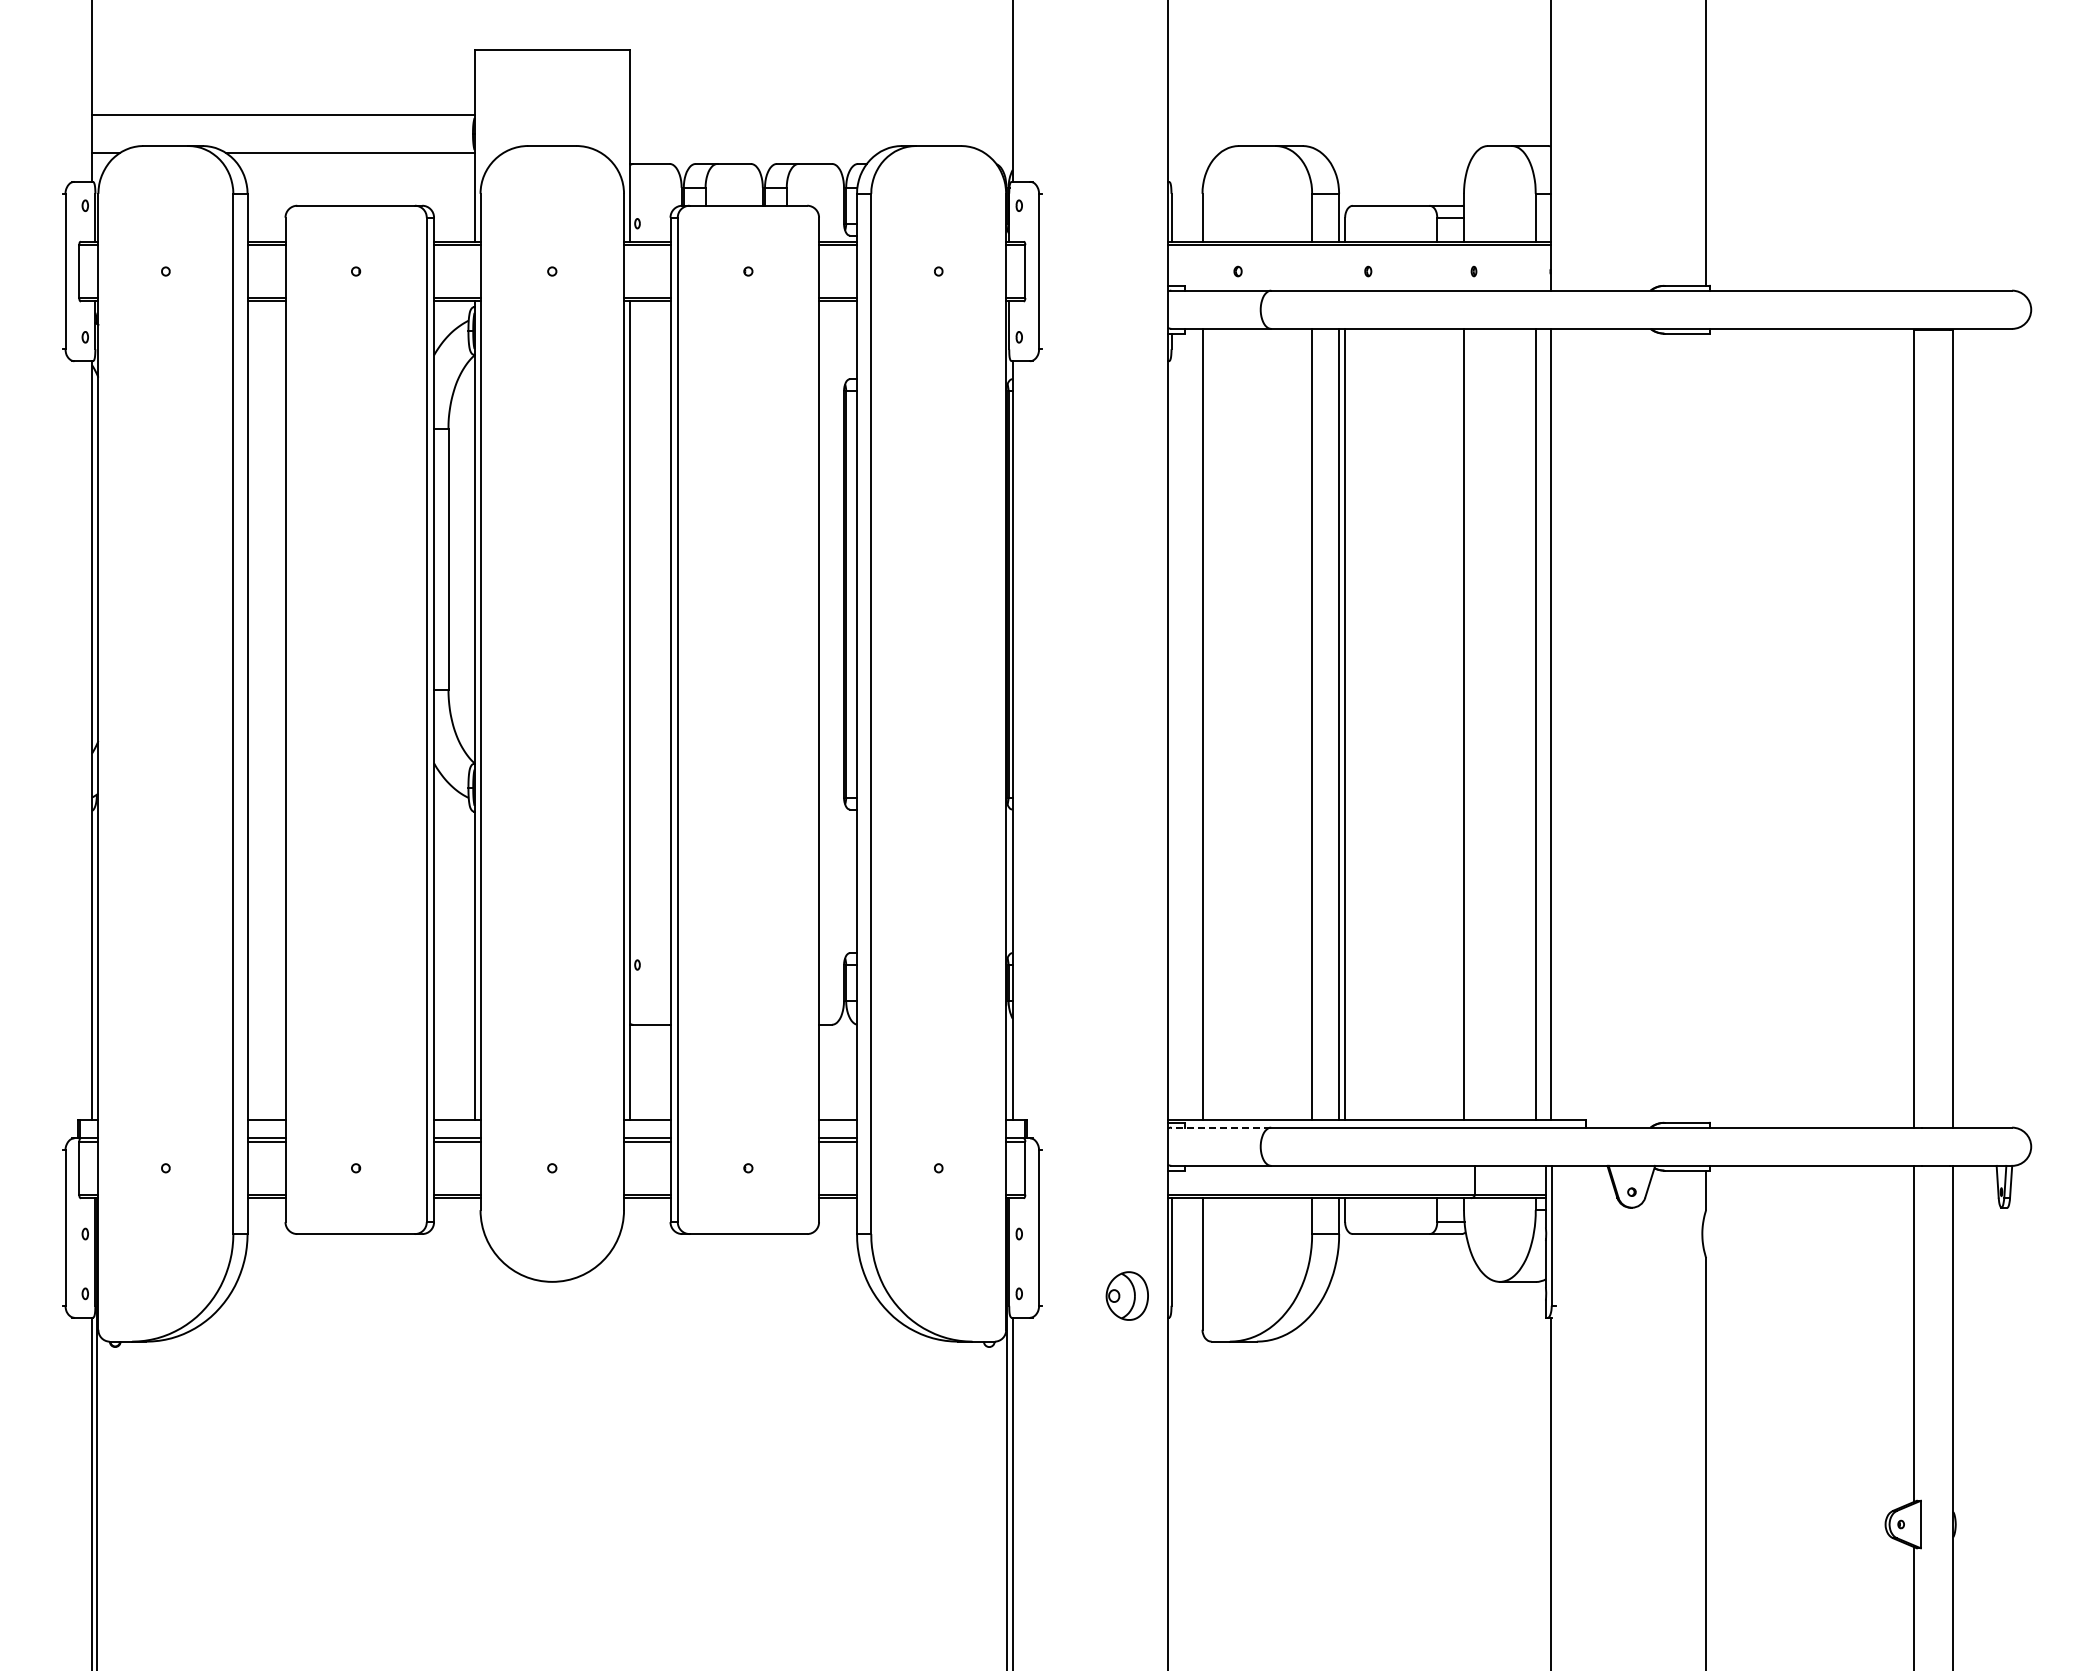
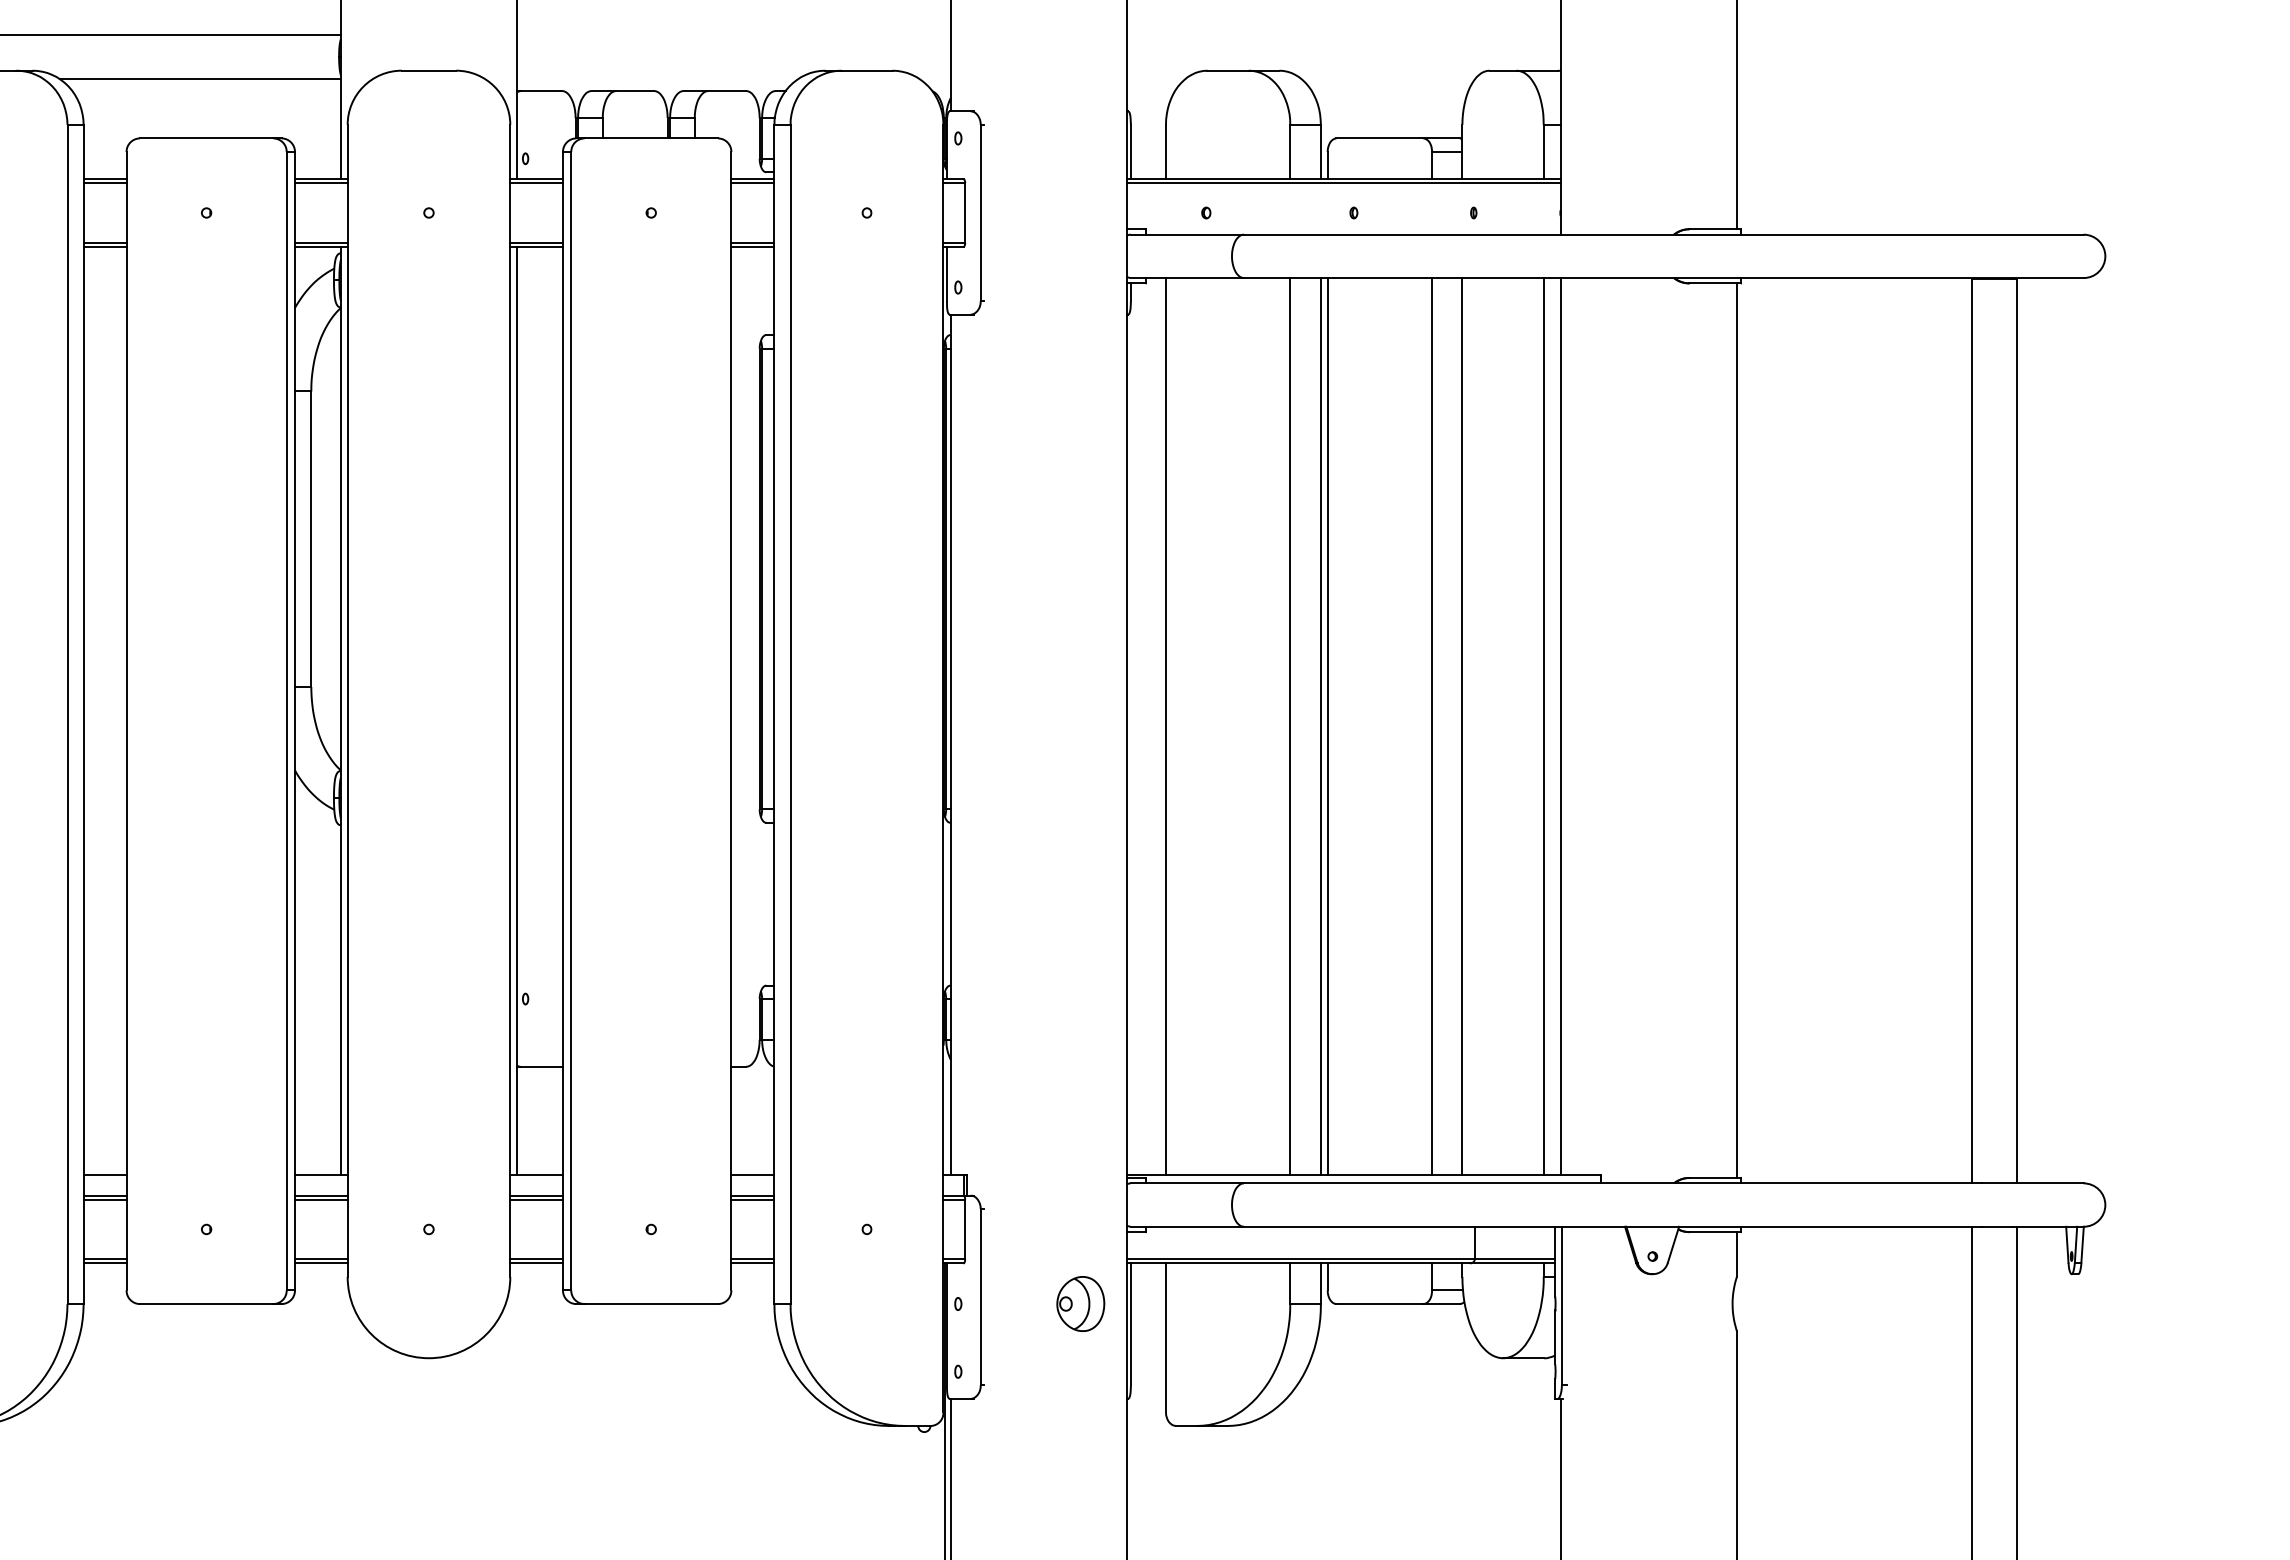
line: (1437, 724) -> (1432, 726), added
line: (1706, 727) -> (1737, 729), added
line: (1221, 1127) -> (1187, 1183), dashed -> solid
part: (1126, 1295) -> (1079, 1303), moved

